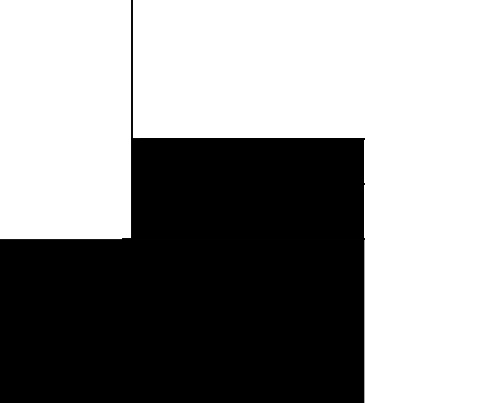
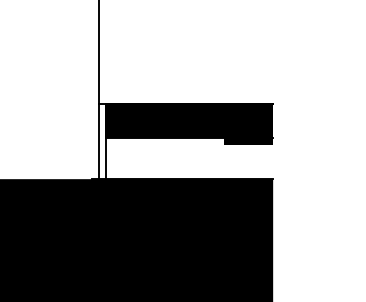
fill: (247, 188) -> (185, 141), removed

